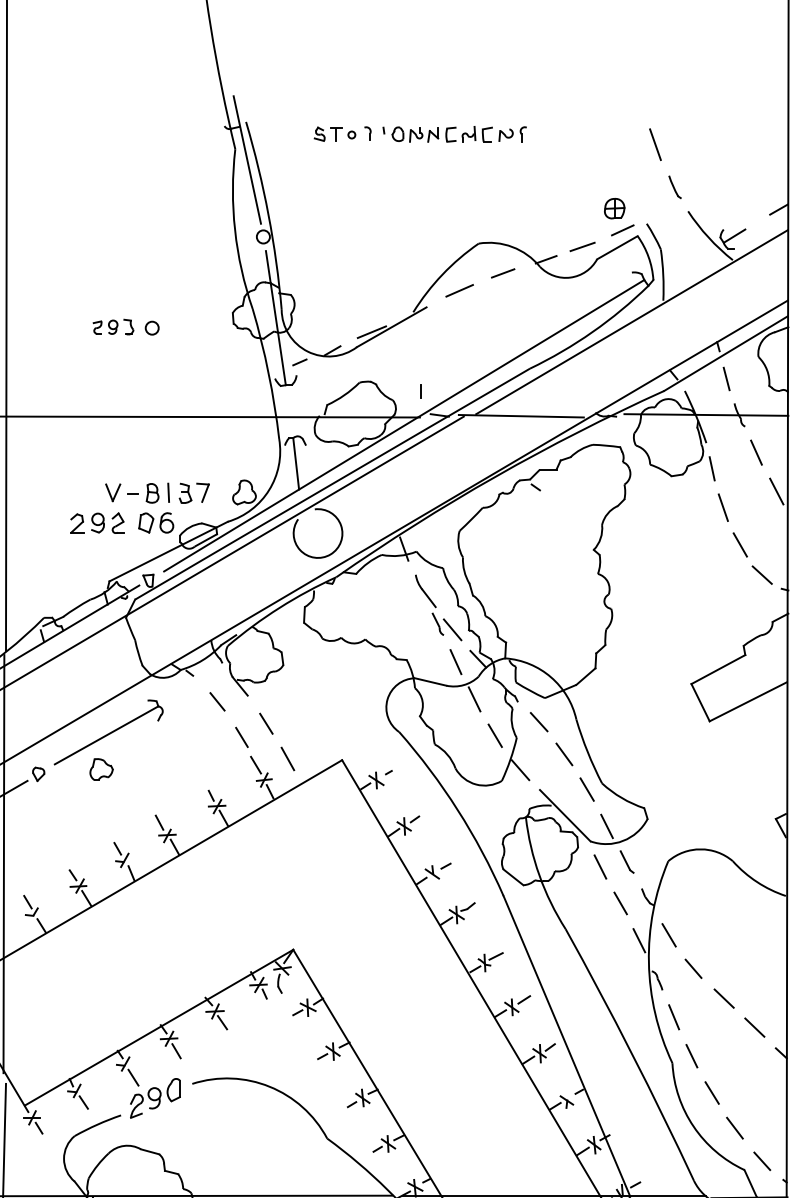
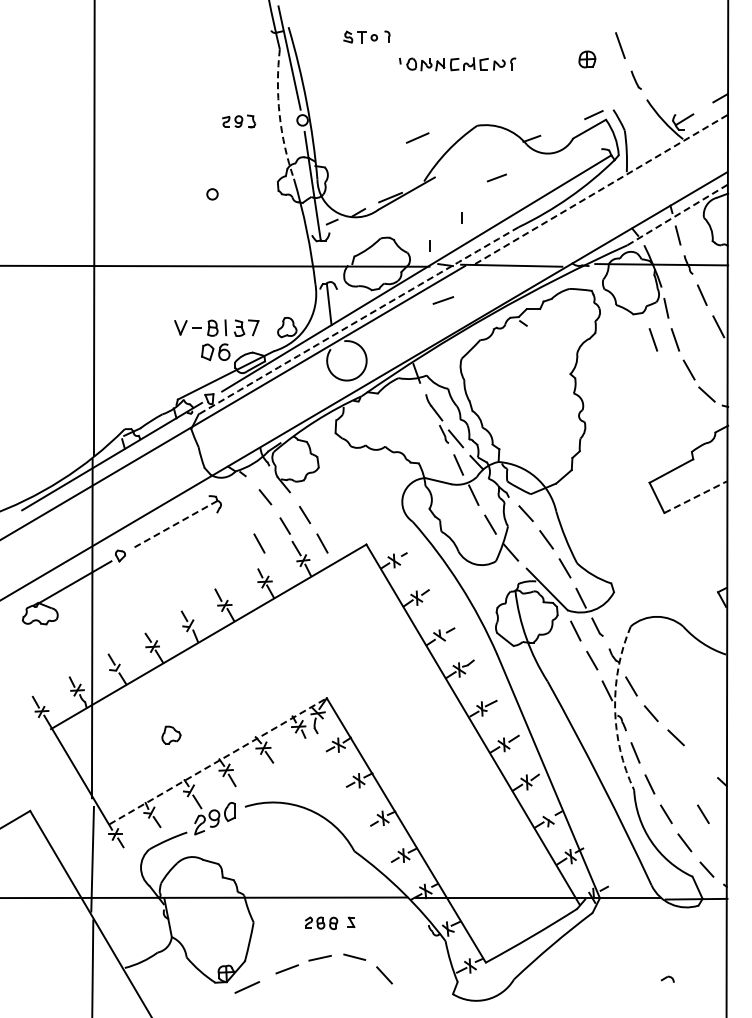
part: (454, 134) -> (457, 64), moved
part: (614, 208) -> (587, 59), moved
arc: (234, 229) -> (279, 114), solid -> dashed
line: (582, 246) -> (443, 300), moved
line: (502, 272) -> (496, 177), moved
line: (459, 290) -> (417, 137), moved
line: (632, 322) -> (601, 189), solid -> dashed
part: (113, 327) -> (239, 121), moved
line: (725, 353) -> (677, 214), solid -> dashed
line: (459, 356) -> (461, 217), added
arc: (332, 483) -> (358, 320), solid -> dashed
line: (696, 507) -> (653, 339), added
part: (97, 523) -> (168, 352), removed
line: (748, 702) -> (695, 497), solid -> dashed
line: (106, 735) -> (175, 524), solid -> dashed
line: (210, 758) -> (259, 543), added
part: (101, 768) -> (171, 734), moved
arc: (649, 962) -> (615, 708), solid -> dashed
line: (754, 1026) -> (700, 760), removed
line: (159, 1027) -> (218, 761), solid -> dashed
line: (757, 1093) -> (703, 814), added

